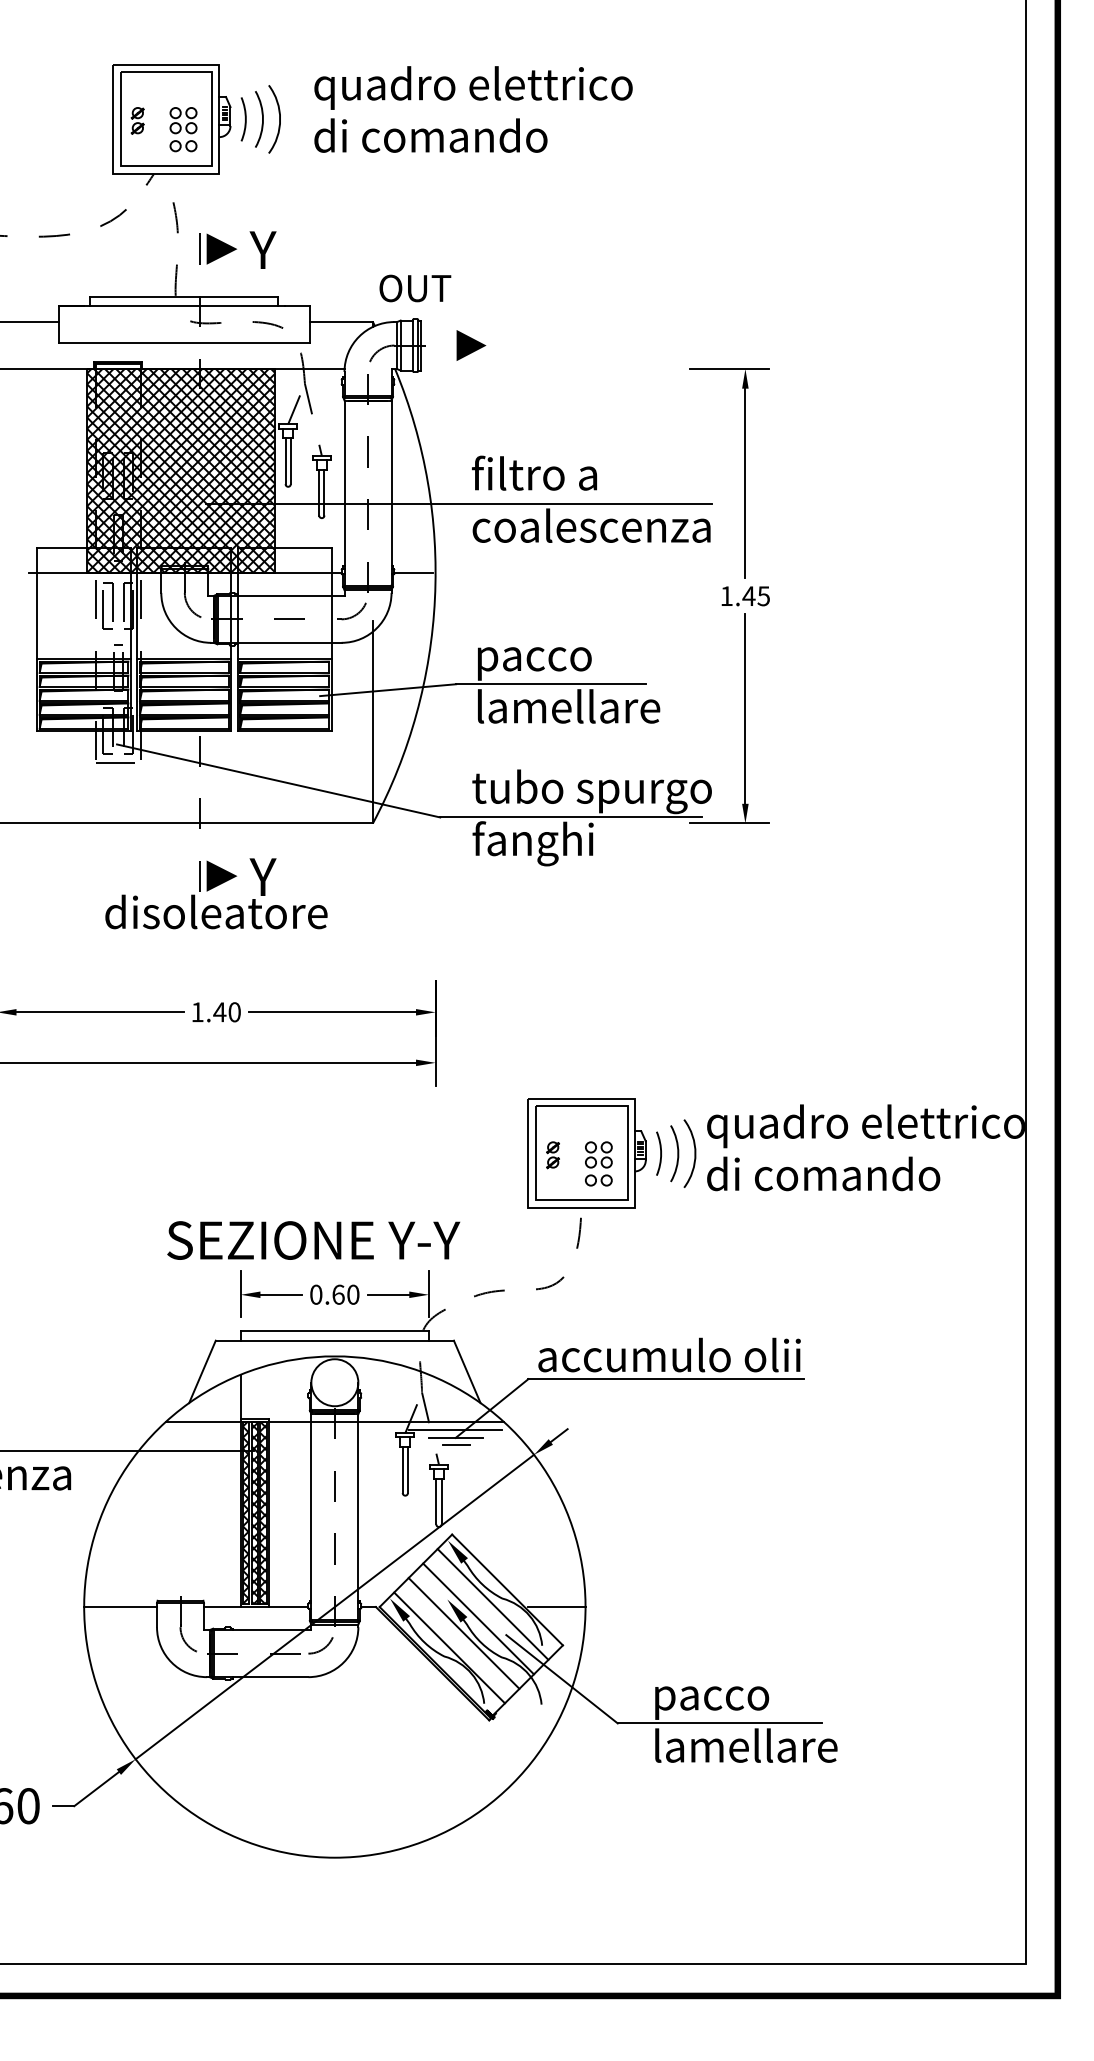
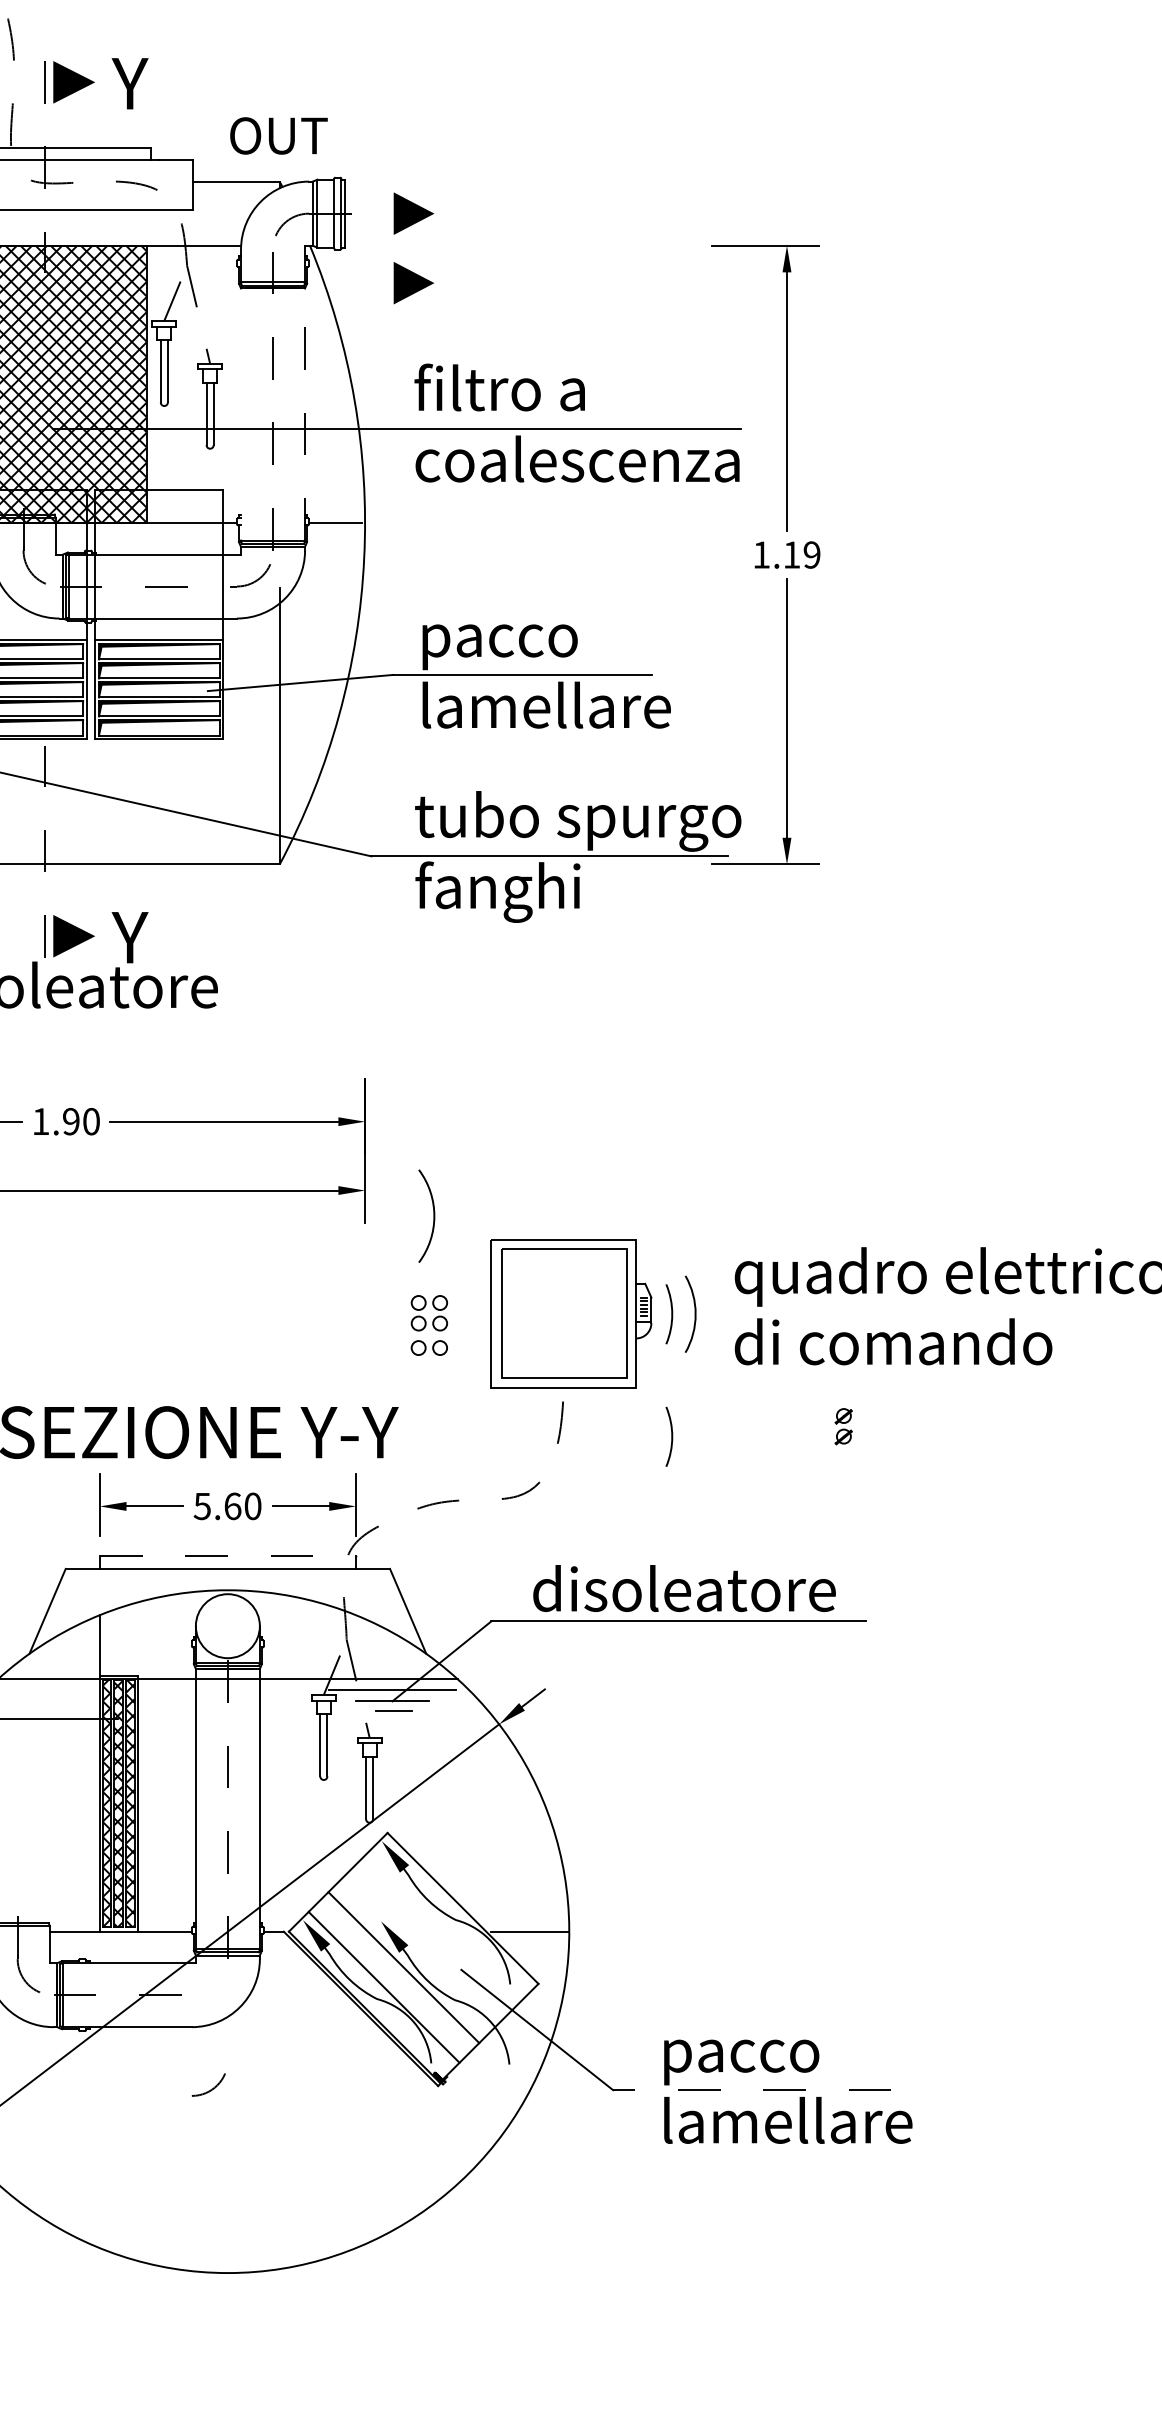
text: (415, 288) -> (279, 135), moved
line: (471, 396) -> (413, 283), added
line: (344, 492) -> (241, 413), removed
line: (391, 493) -> (305, 415), solid -> dashed
text: (755, 596) -> (800, 555), 1.45 -> 1.19
text: (219, 1012) -> (70, 1121), 1.40 -> 1.90
arc: (694, 1153) -> (433, 1215), moved
part: (552, 1155) -> (842, 1427), moved
part: (598, 1163) -> (428, 1324), moved
arc: (660, 1243) -> (671, 1436), added
text: (315, 1294) -> (201, 1506), 0.60 -> 5.60
line: (335, 1331) -> (228, 1556), solid -> dashed
text: (669, 1354) -> (683, 1587), accumulo olii -> disoleatore
line: (492, 1604) -> (442, 1928), removed
line: (478, 1618) -> (423, 1947), removed
arc: (323, 1647) -> (212, 2087), moved
line: (719, 1723) -> (751, 2090), solid -> dashed

